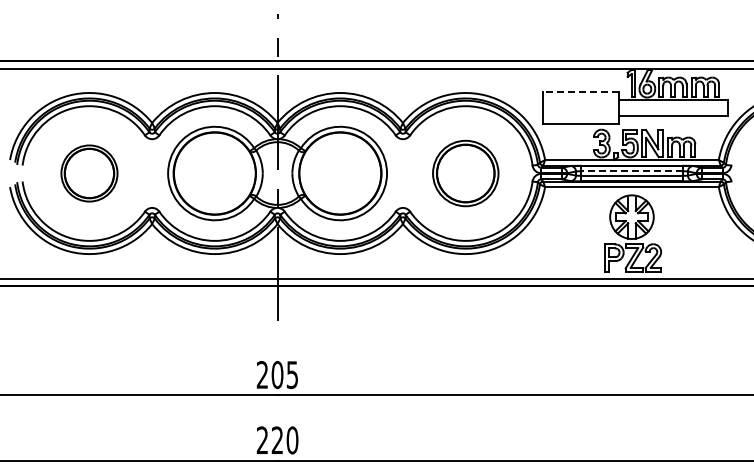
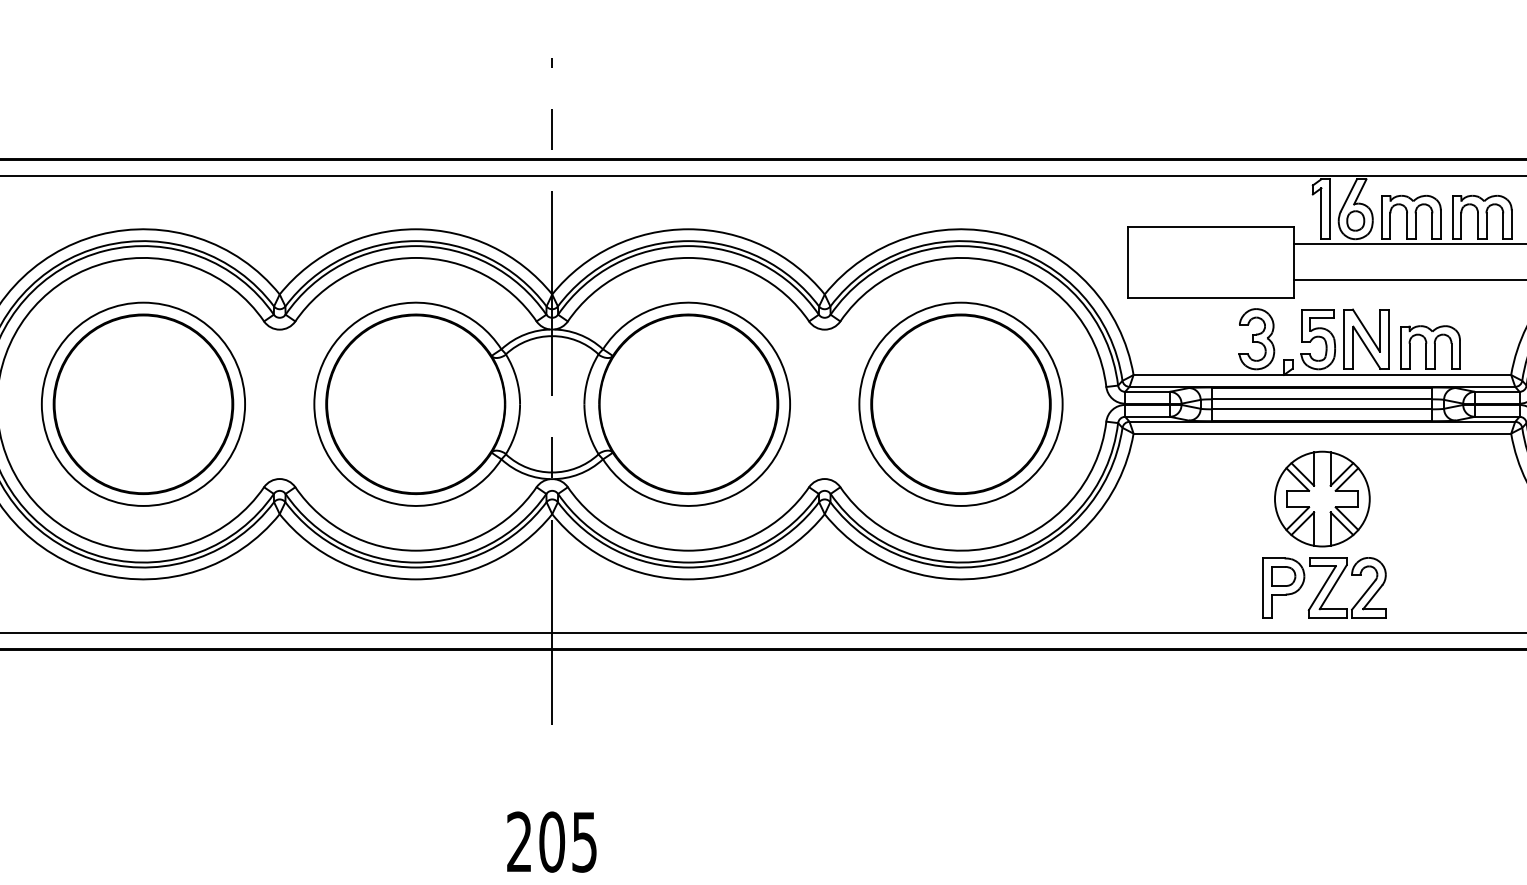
line: (580, 91) -> (1210, 226), dashed -> solid
line: (631, 171) -> (1321, 399), dashed -> solid
part: (89, 173) -> (143, 404), size x1.67
part: (465, 173) -> (960, 404), size x1.43

